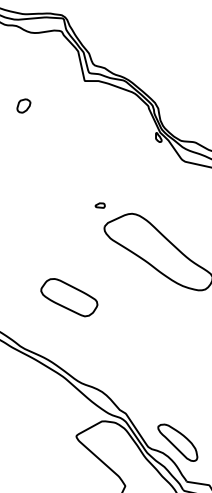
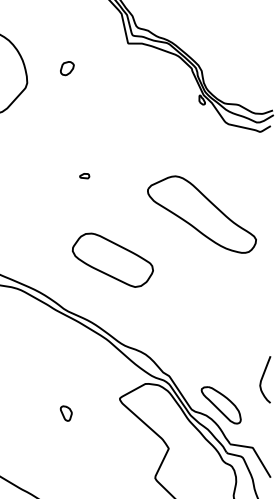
part: (100, 205) -> (84, 176), moved
part: (69, 296) -> (112, 259), size x1.43
part: (22, 450) -> (65, 413), added

